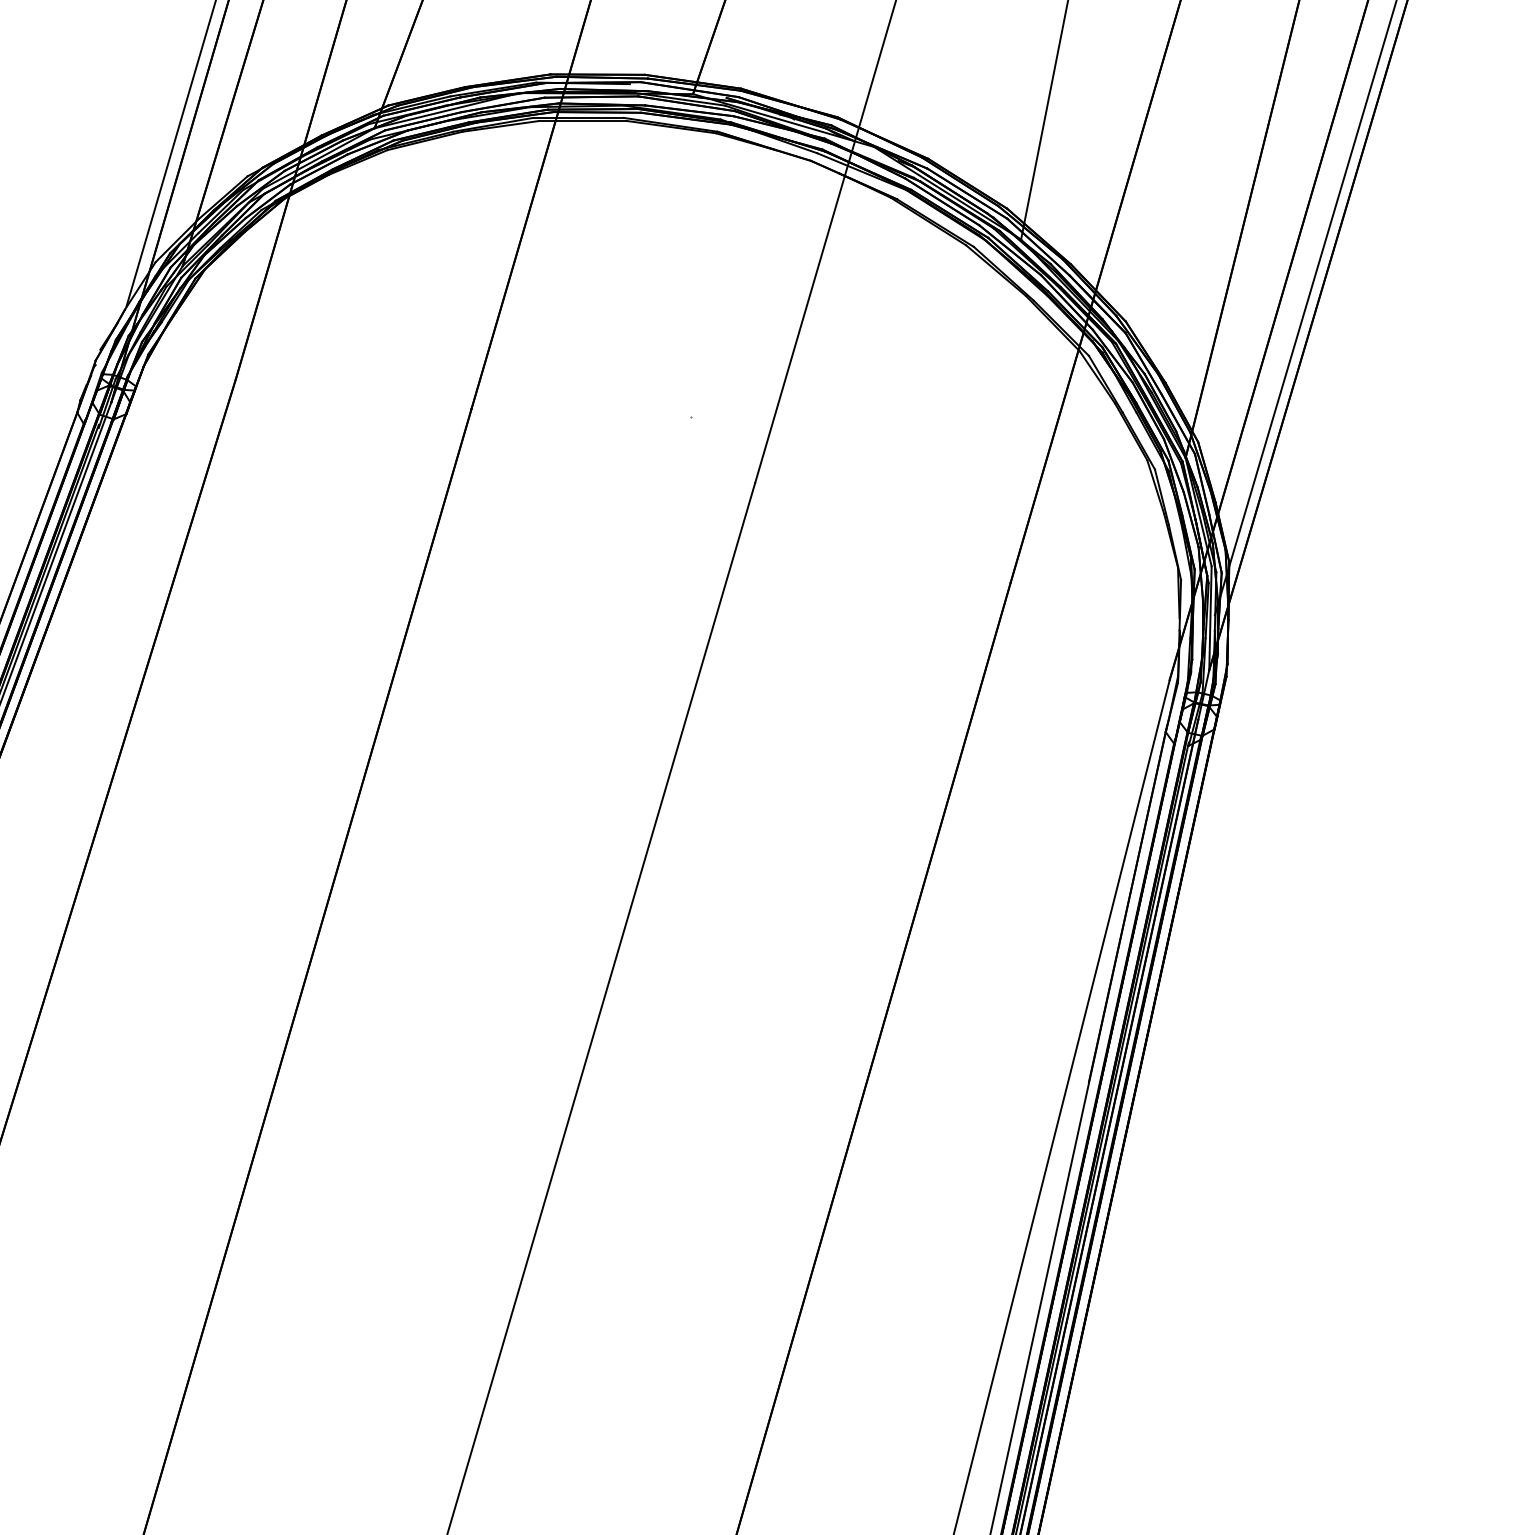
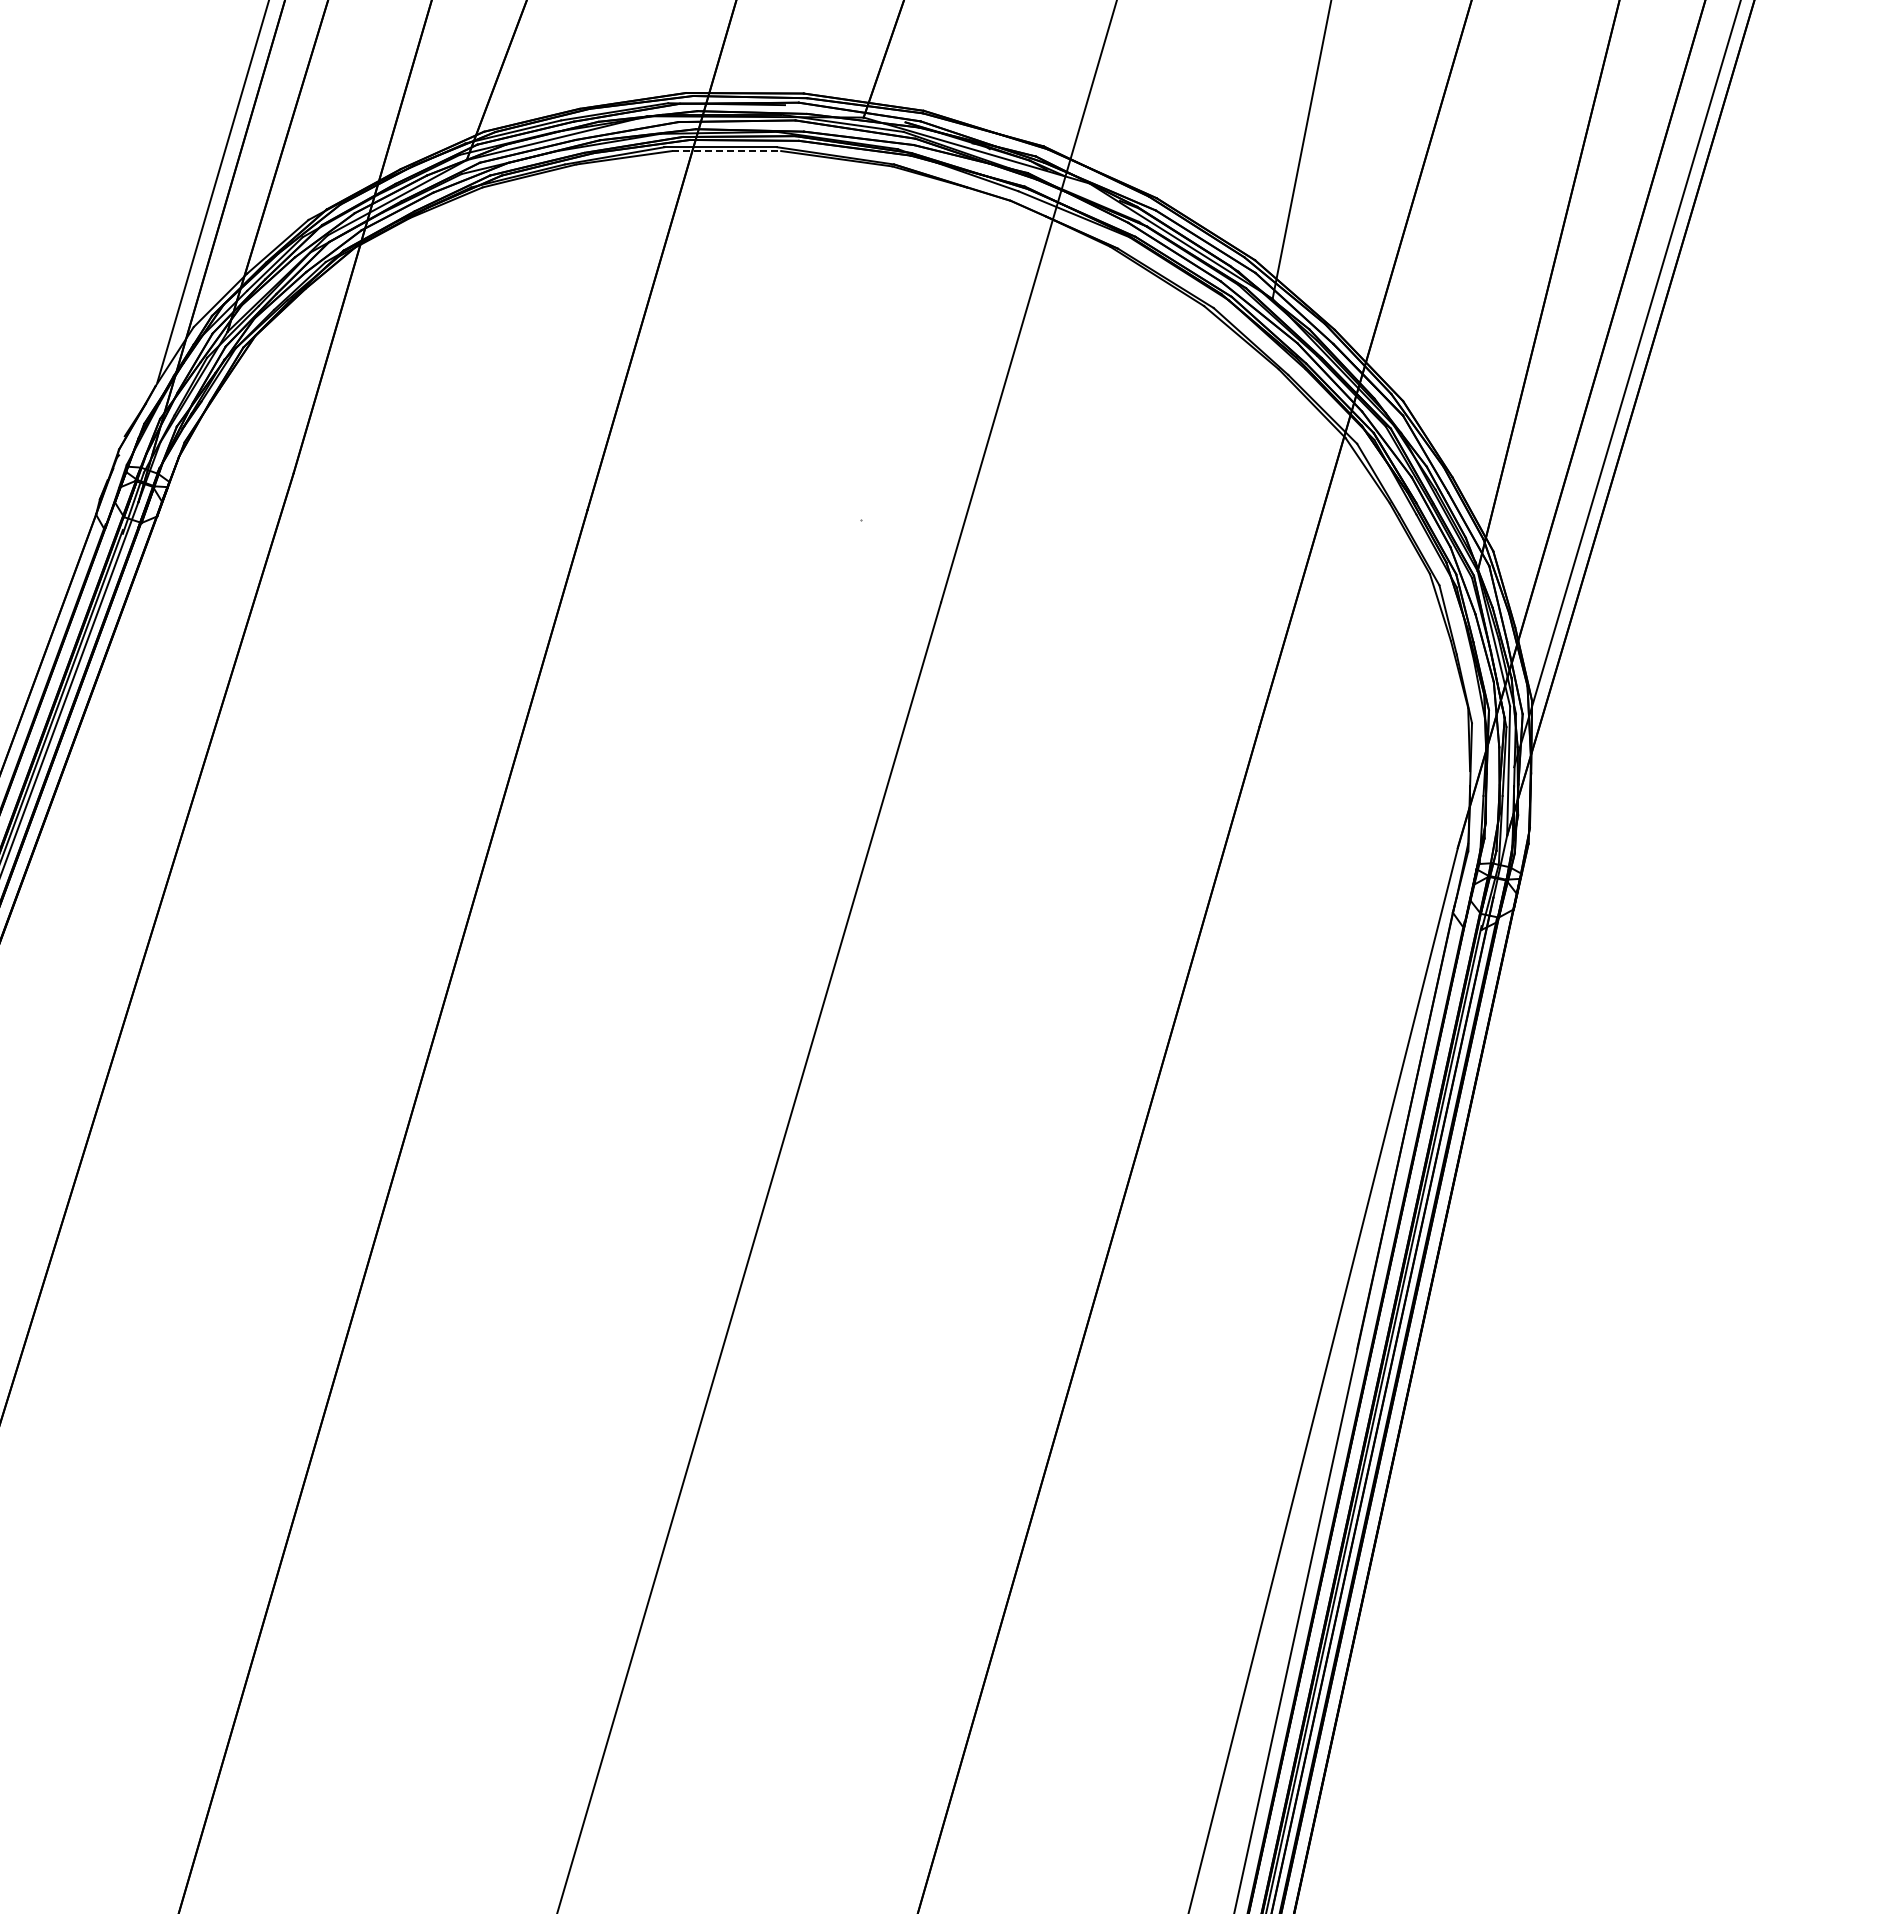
line: (583, 121) -> (726, 151), solid -> dashed

